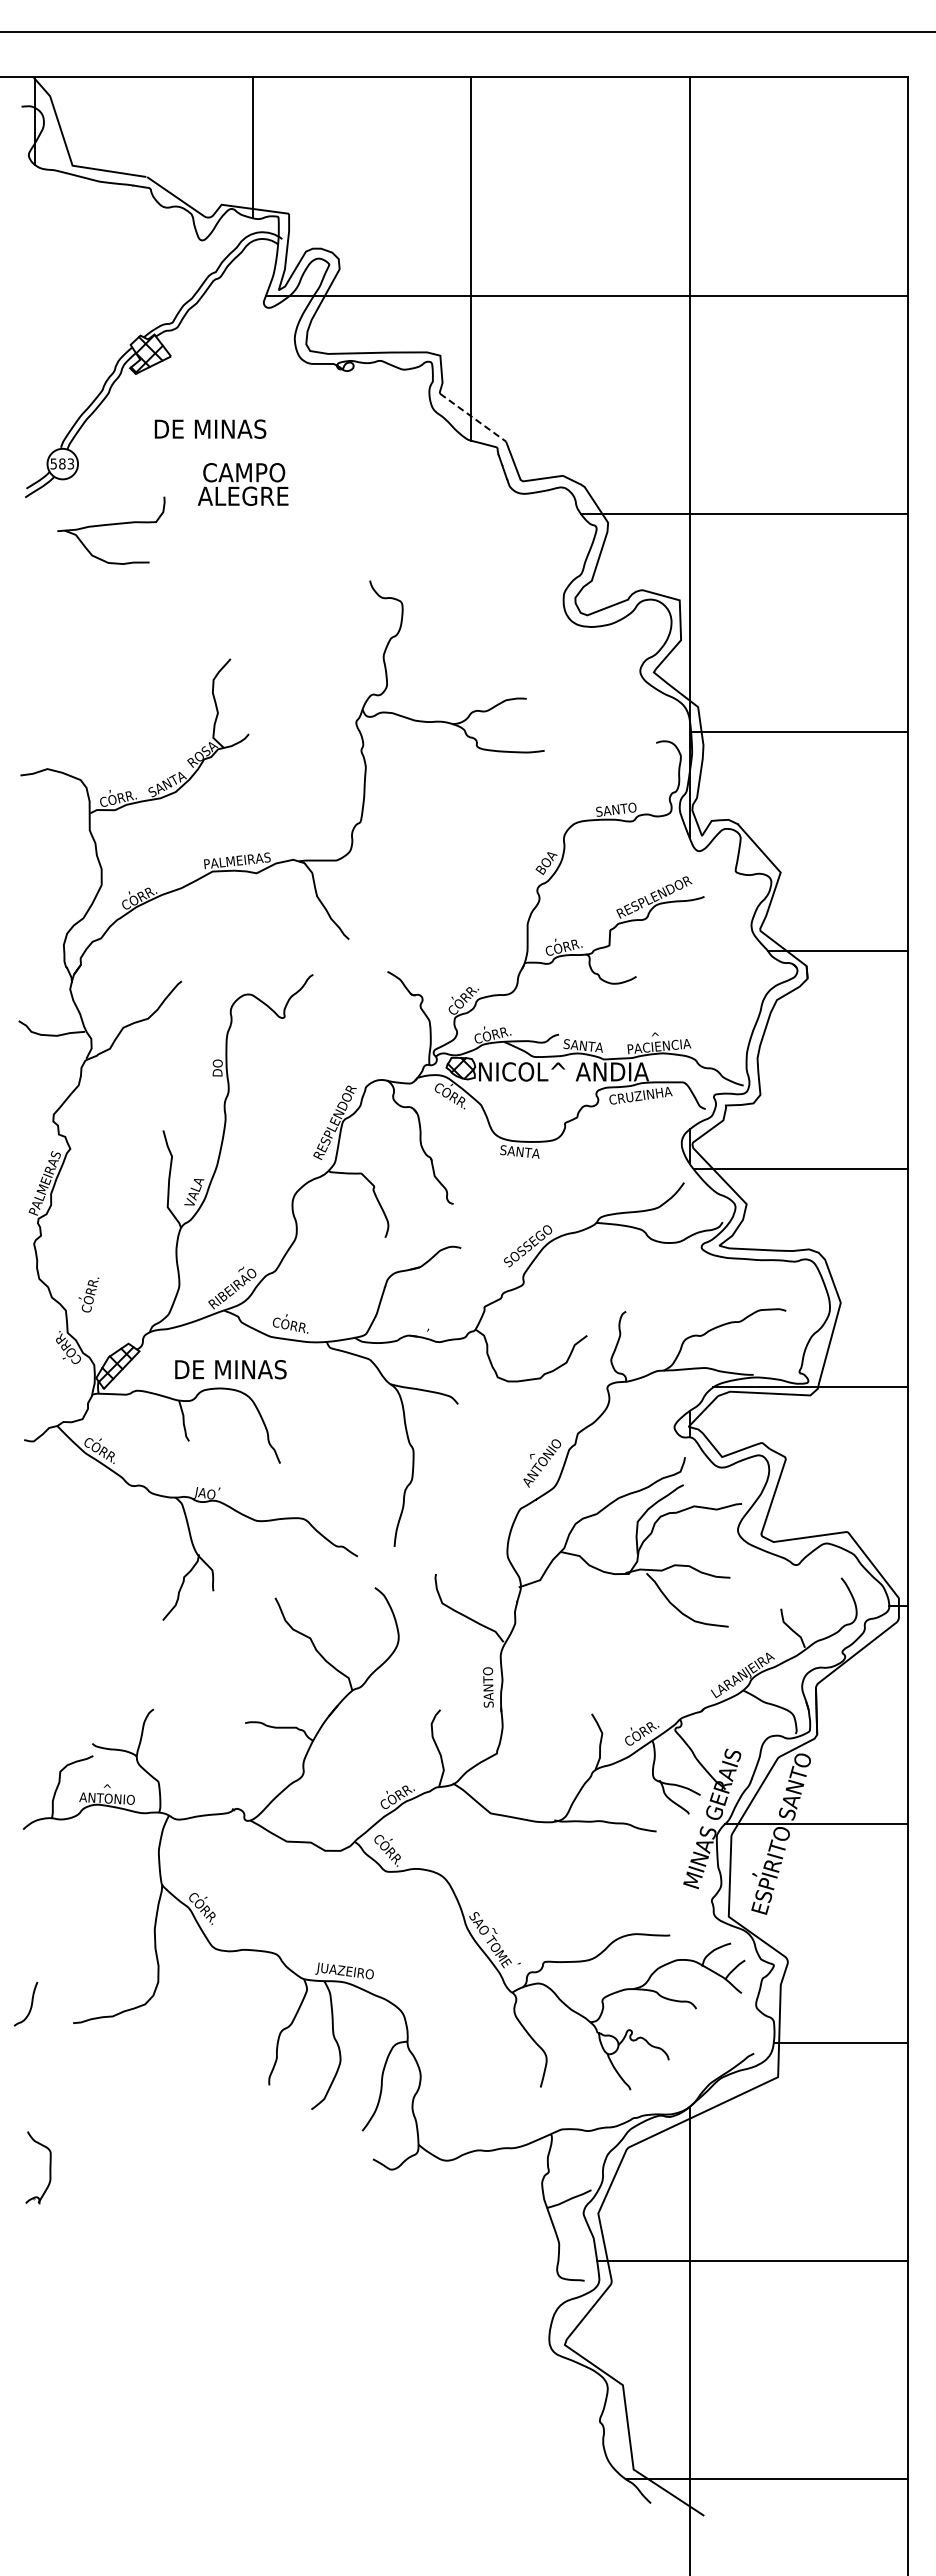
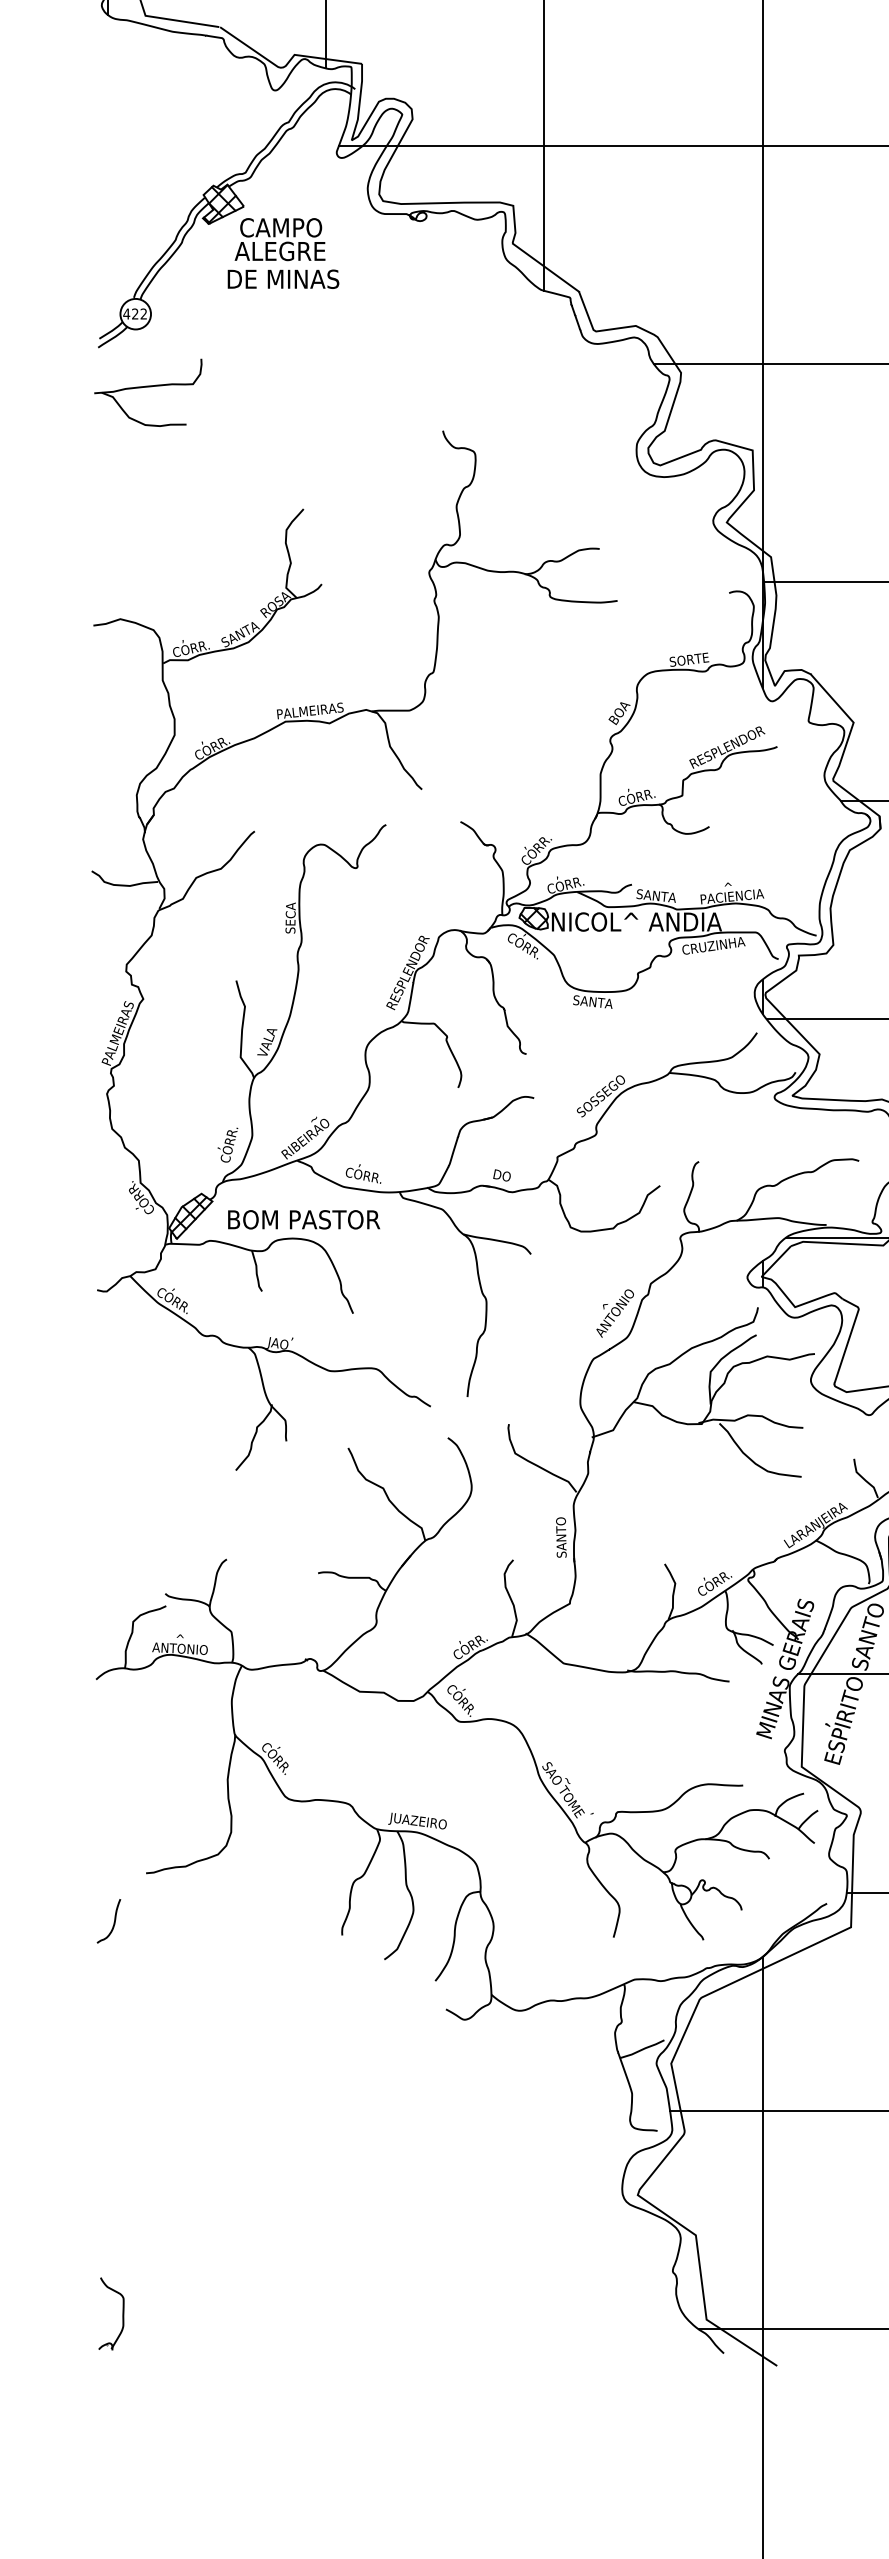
line: (473, 417) -> (546, 267), dashed -> solid
text: (62, 463) -> (135, 313), 583 -> 422
text: (242, 484) -> (279, 239), moved
part: (111, 530) -> (148, 392), moved
text: (616, 809) -> (689, 659), SANTO -> SORTE
text: (217, 1067) -> (290, 917), DO -> SECA
text: (88, 1294) -> (227, 1144), moved
text: (428, 1325) -> (501, 1175), , -> DO
text: (231, 1369) -> (304, 1219), DE MINAS -> BOM PASTOR
curve: (30, 2005) -> (113, 1922), moved
part: (49, 2167) -> (122, 2313), moved

